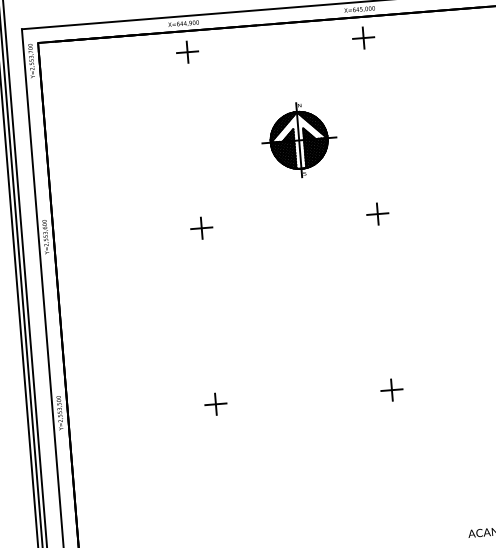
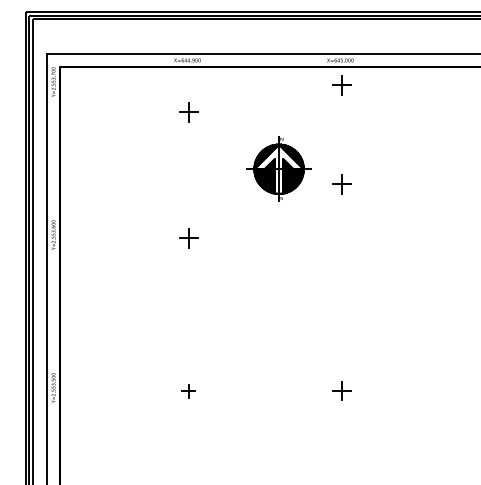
part: (187, 52) -> (188, 112), moved
part: (377, 214) -> (341, 184), moved
part: (215, 403) -> (188, 390), size x0.7

